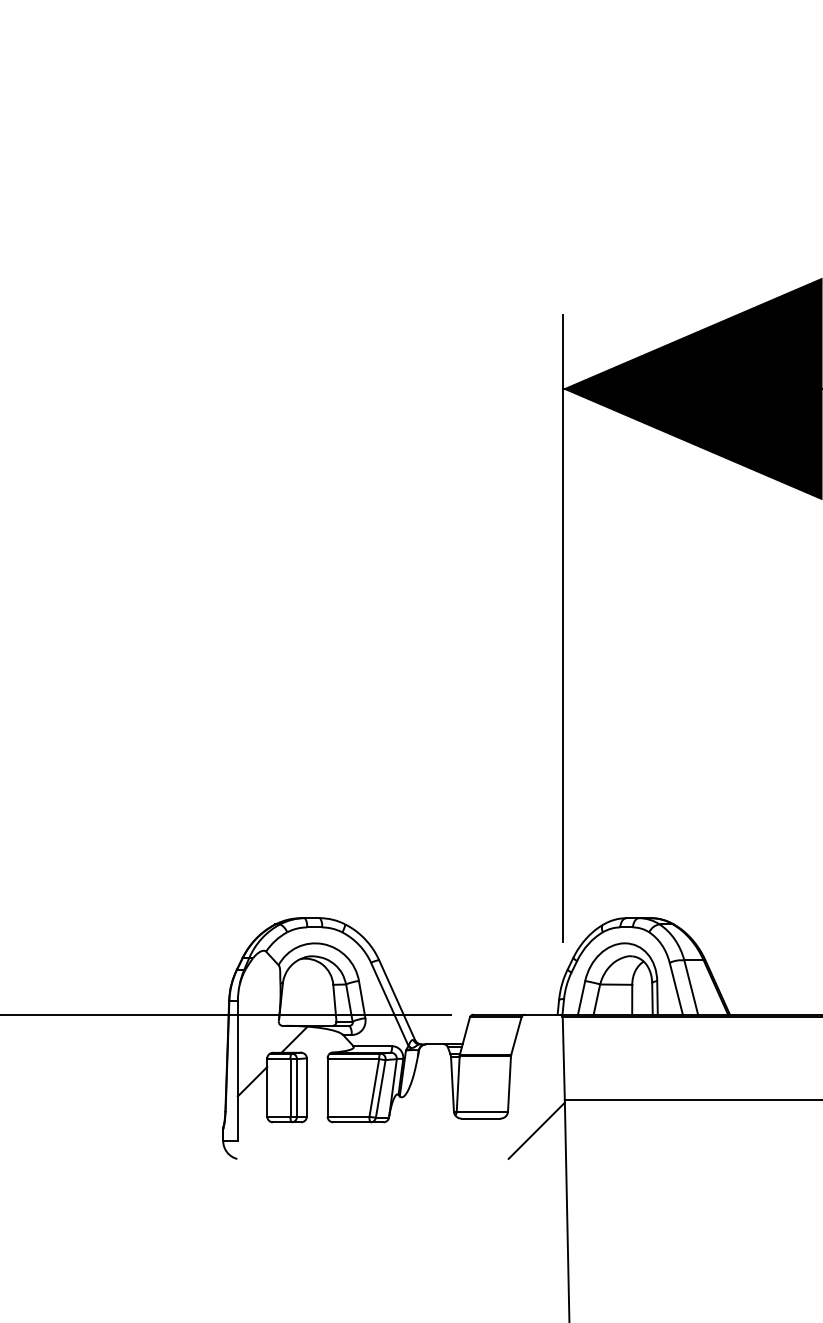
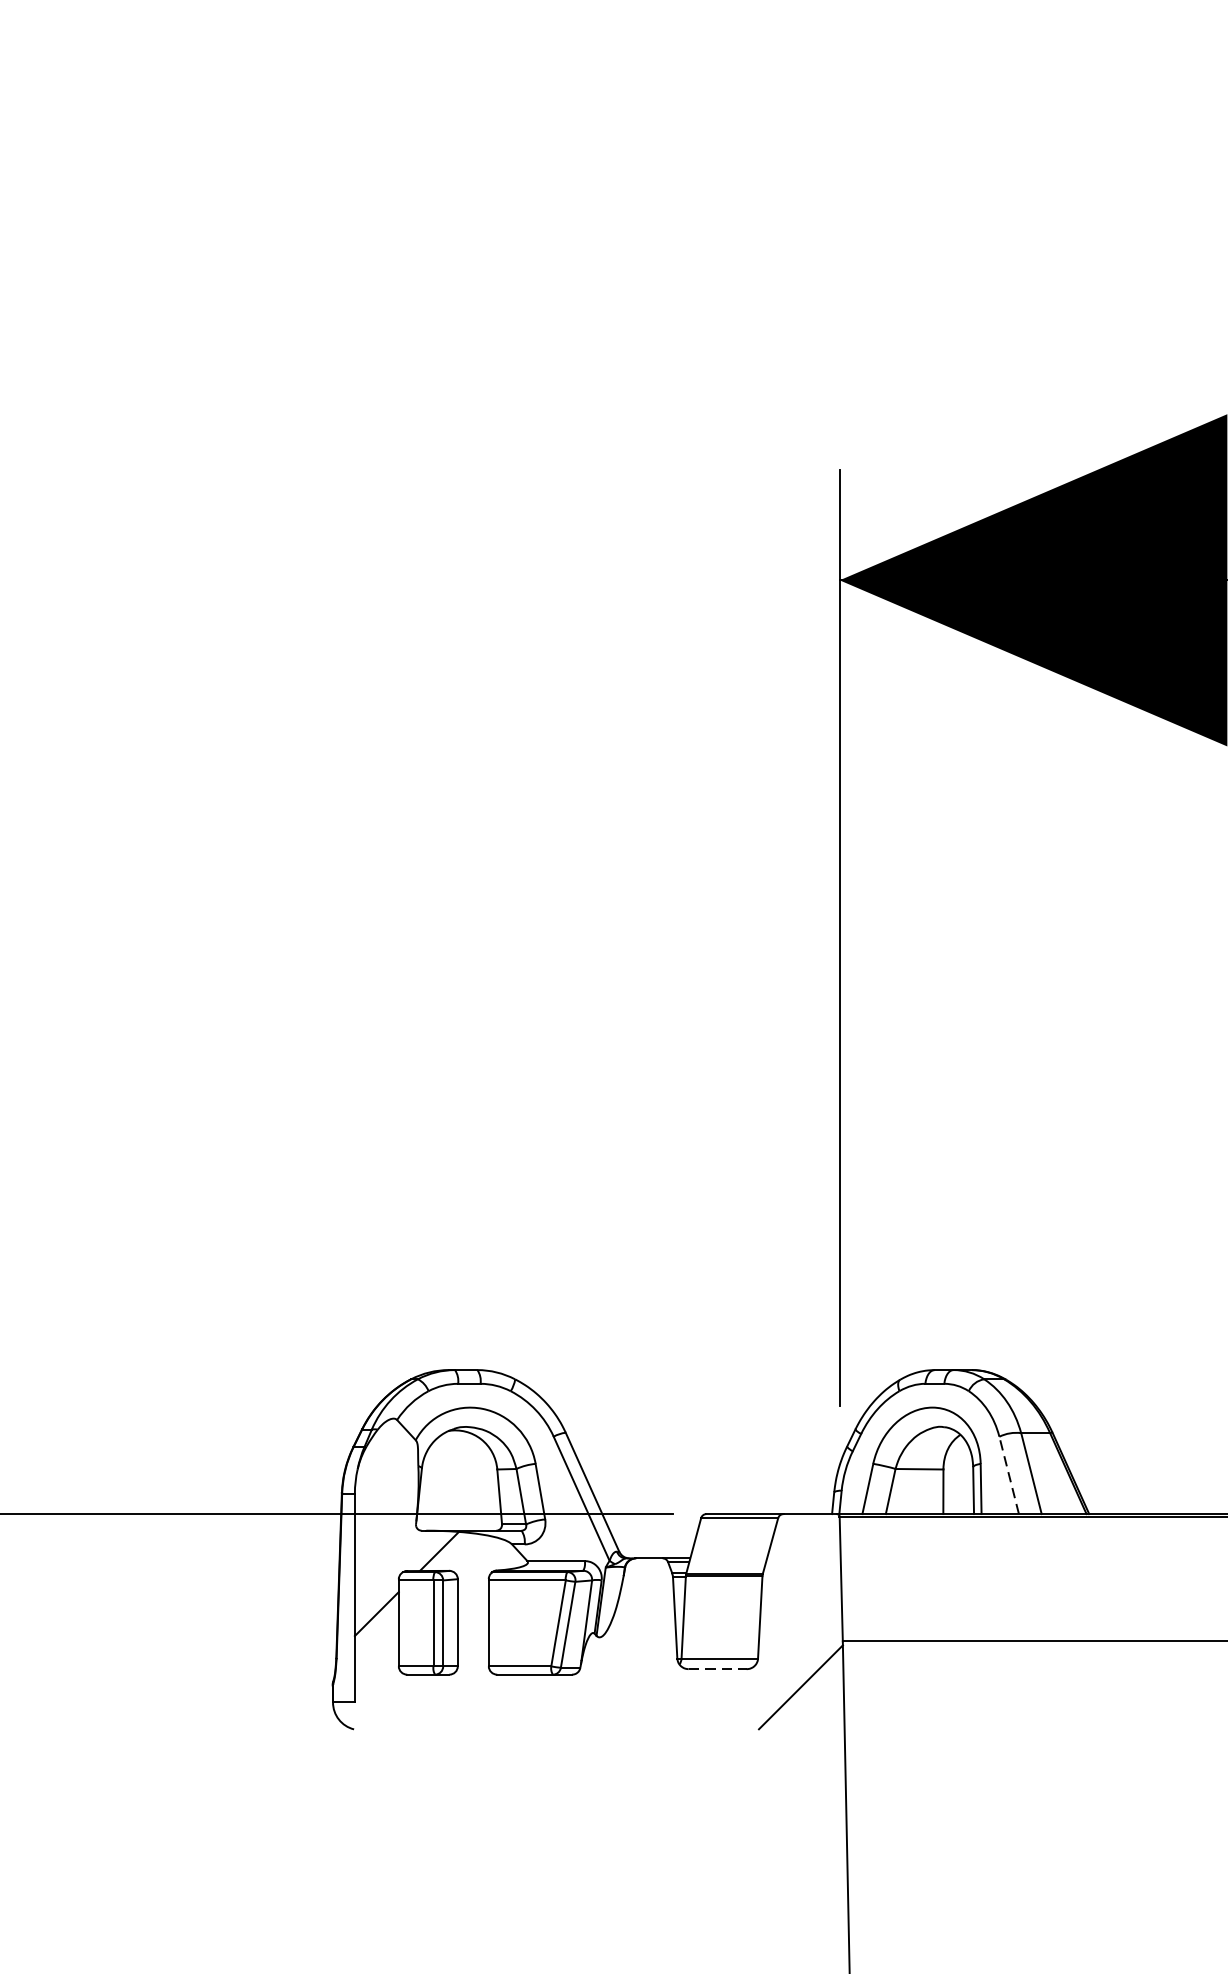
line: (676, 988) -> (1009, 1474), solid -> dashed
line: (481, 1118) -> (718, 1668), solid -> dashed

